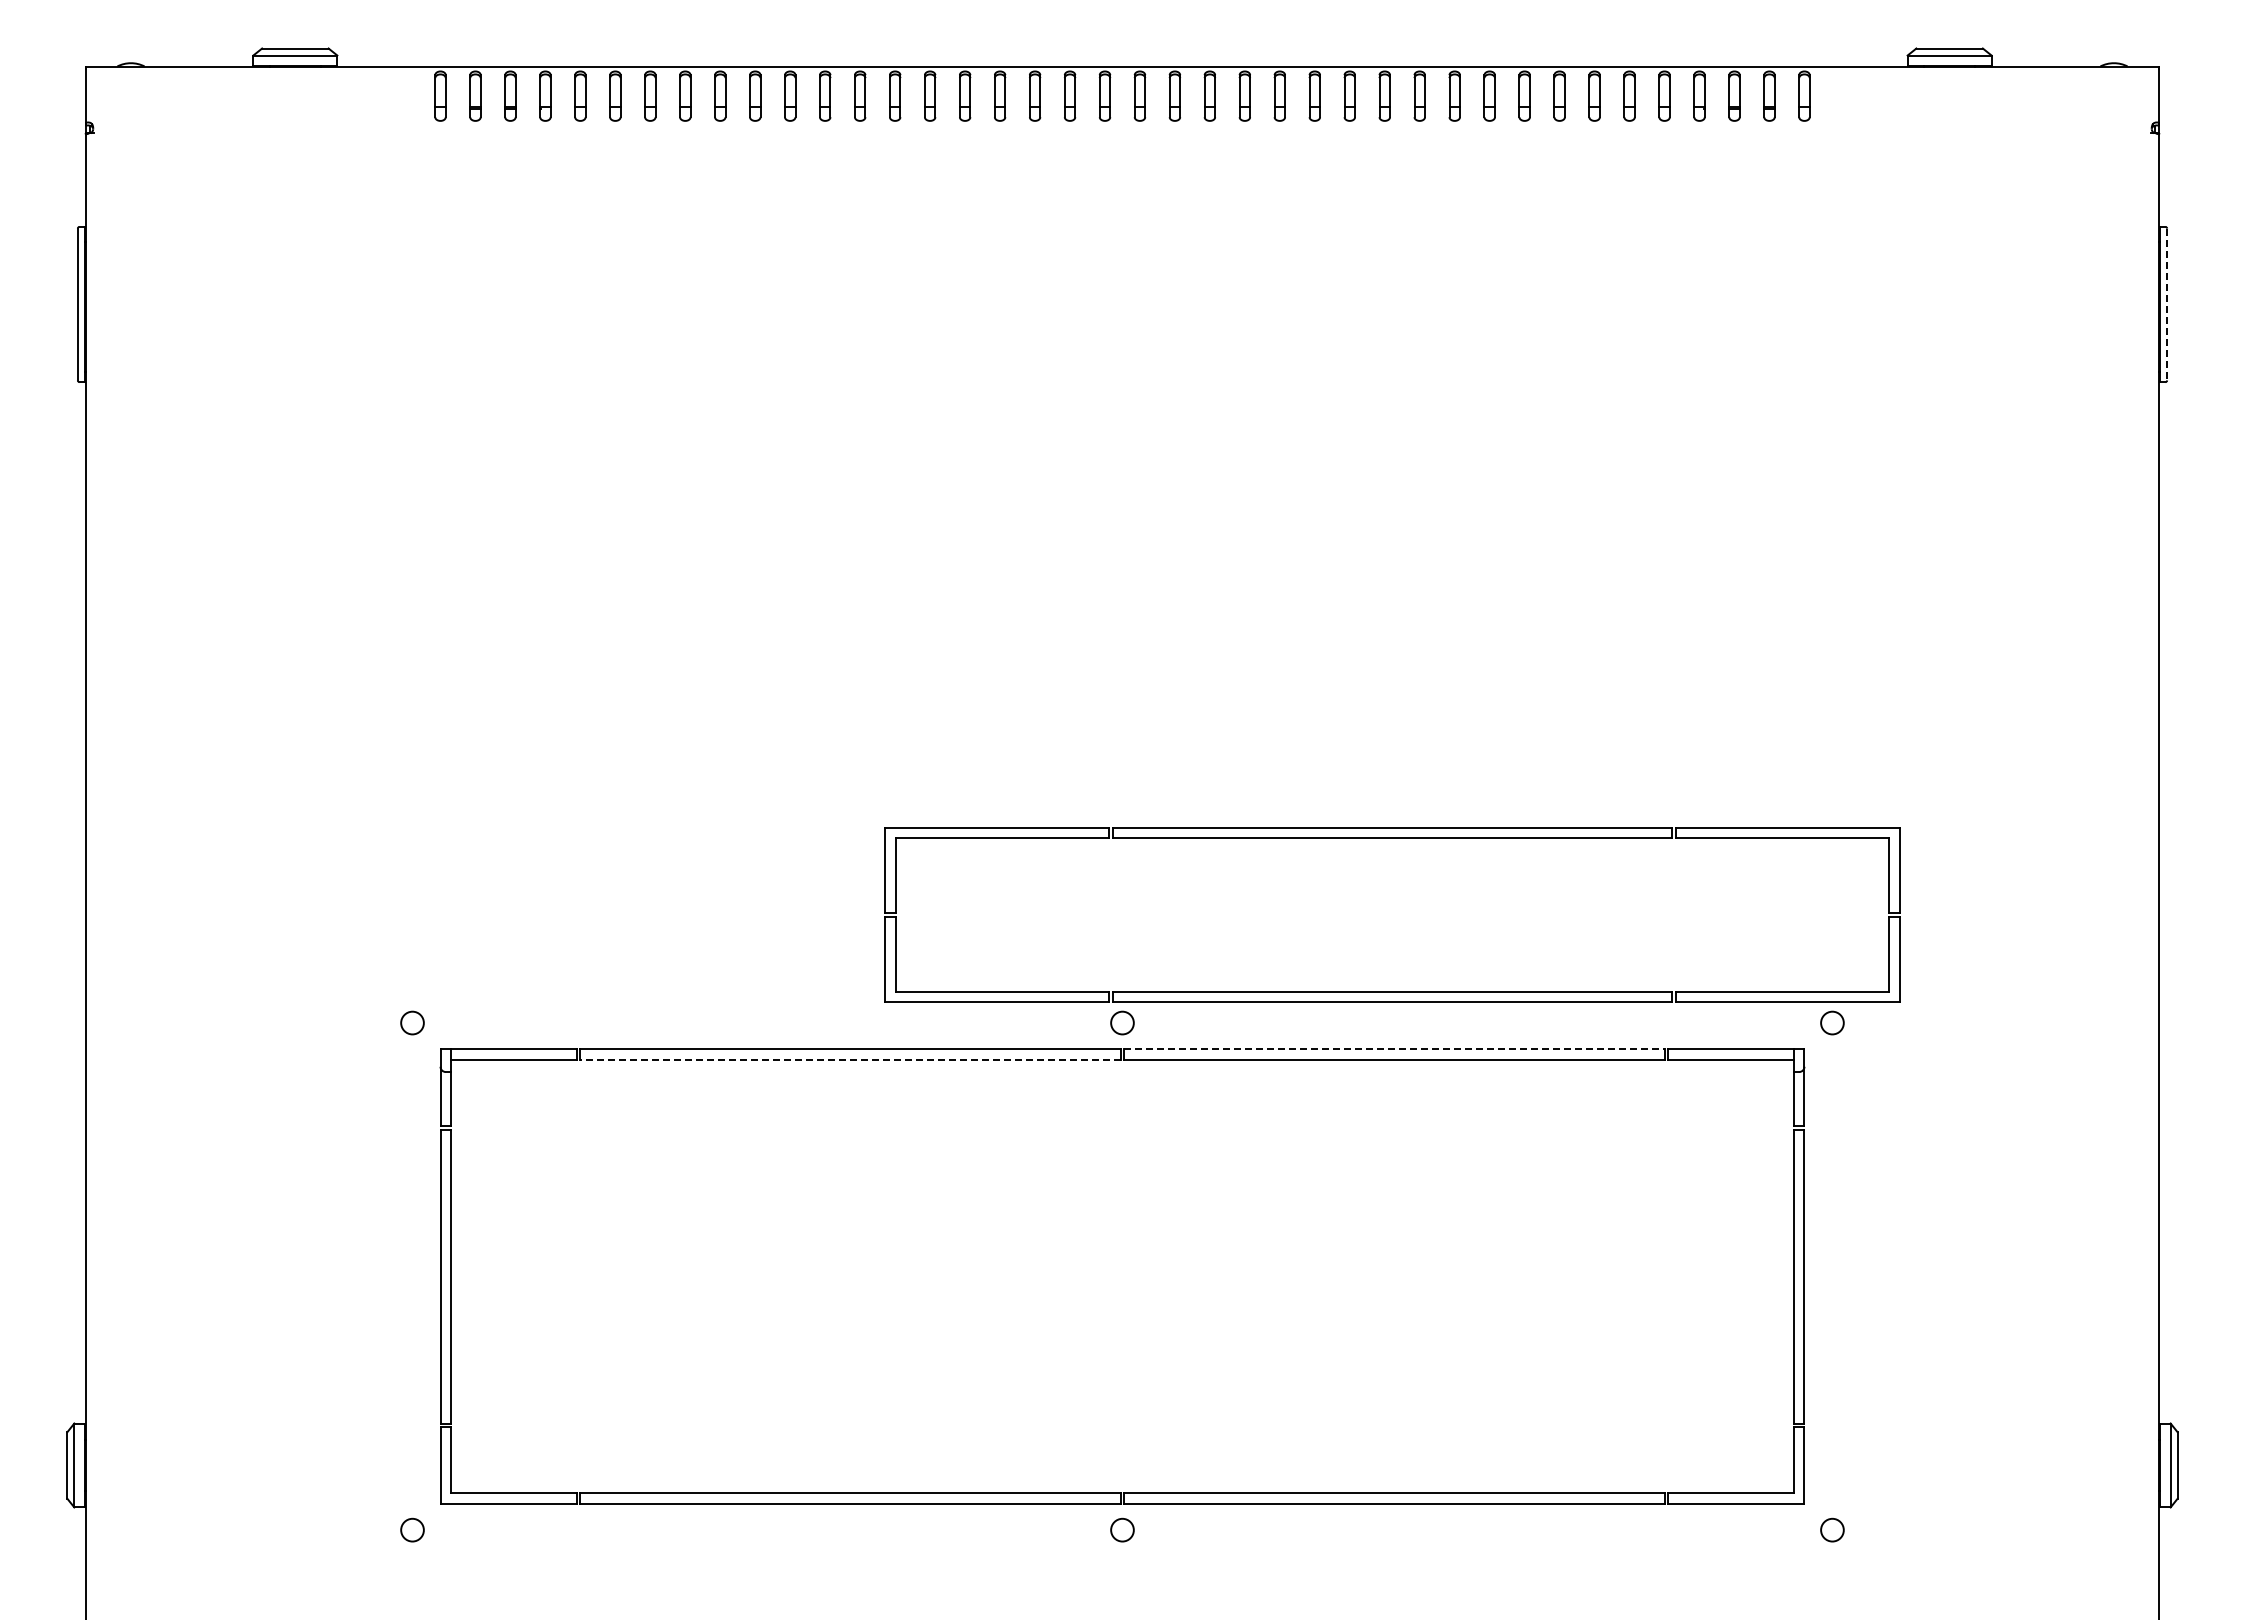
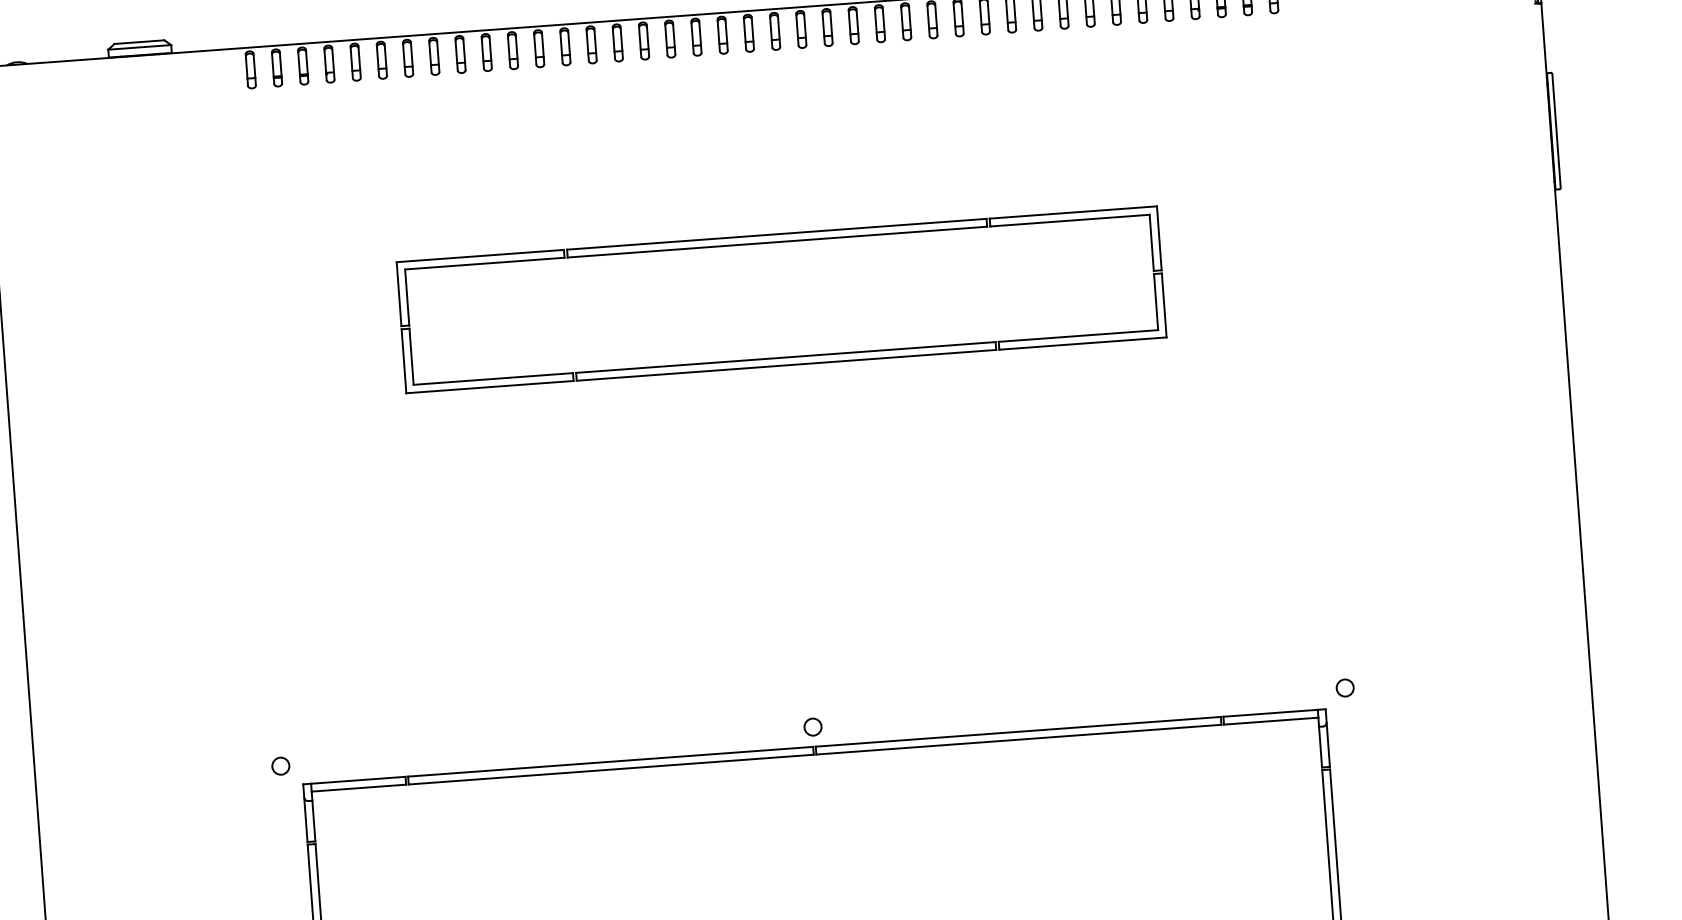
line: (2167, 304) -> (1556, 130), dashed -> solid
part: (1392, 838) -> (777, 242), moved
line: (1394, 1049) -> (1018, 731), dashed -> solid
line: (850, 1059) -> (611, 769), dashed -> solid

